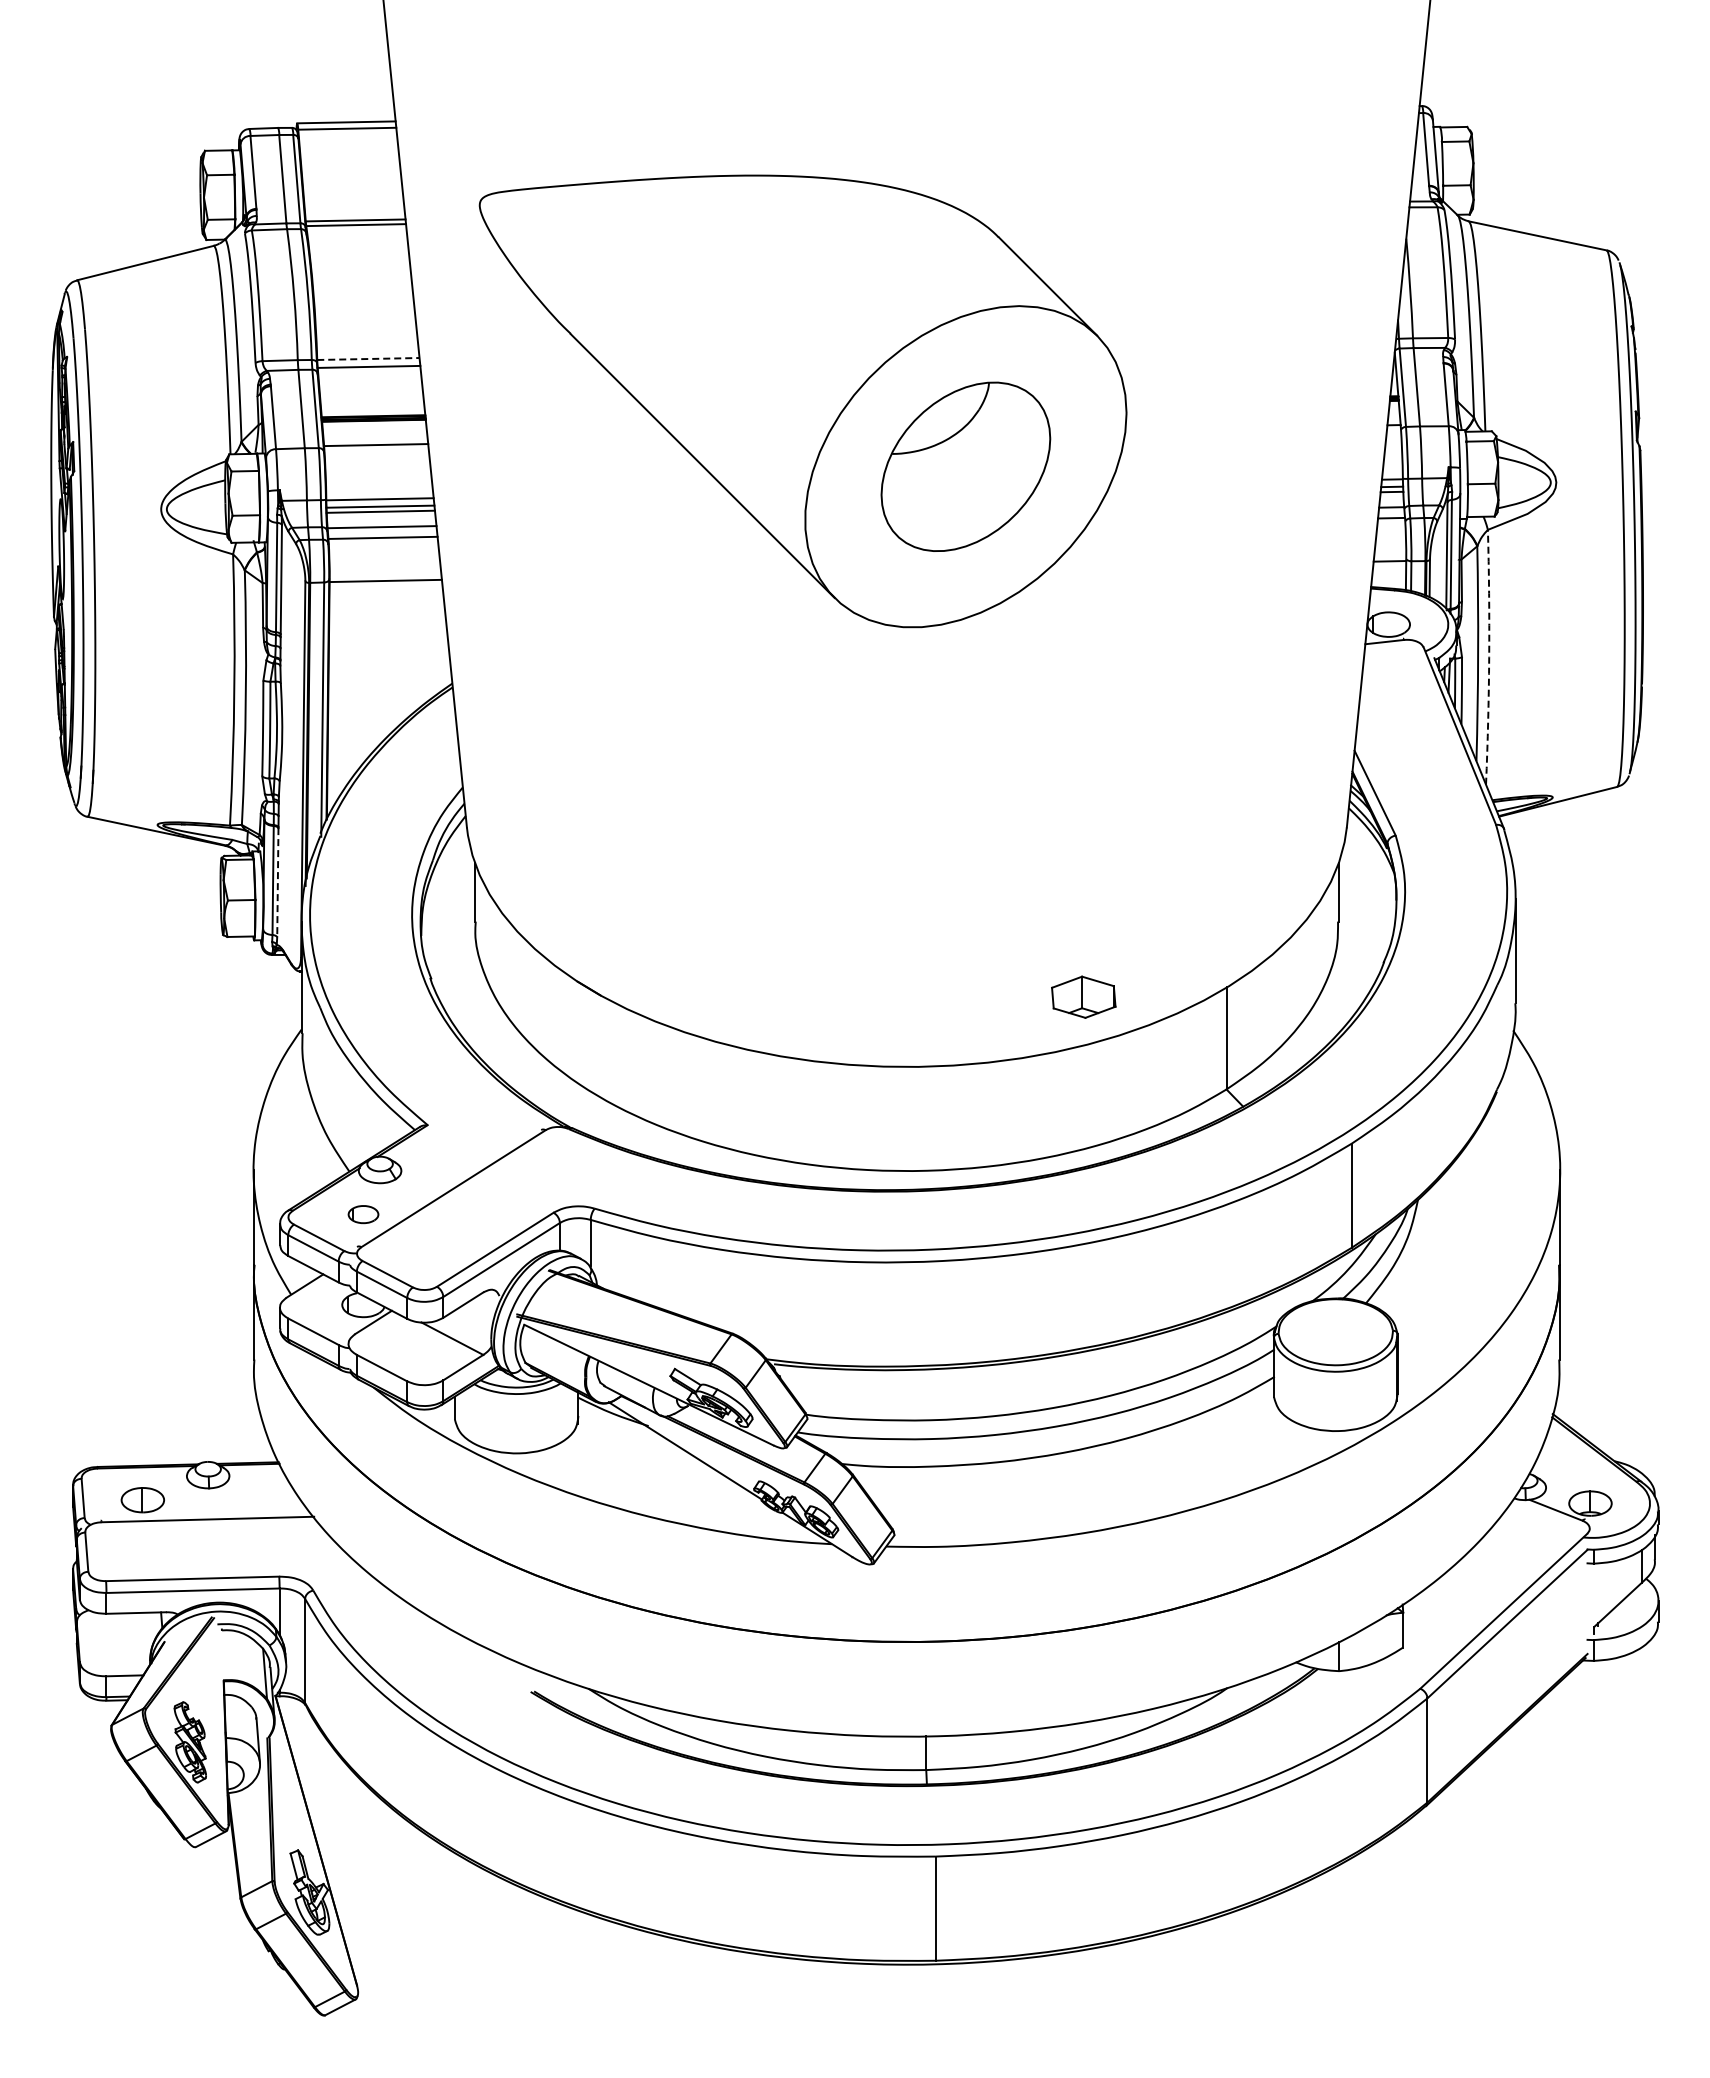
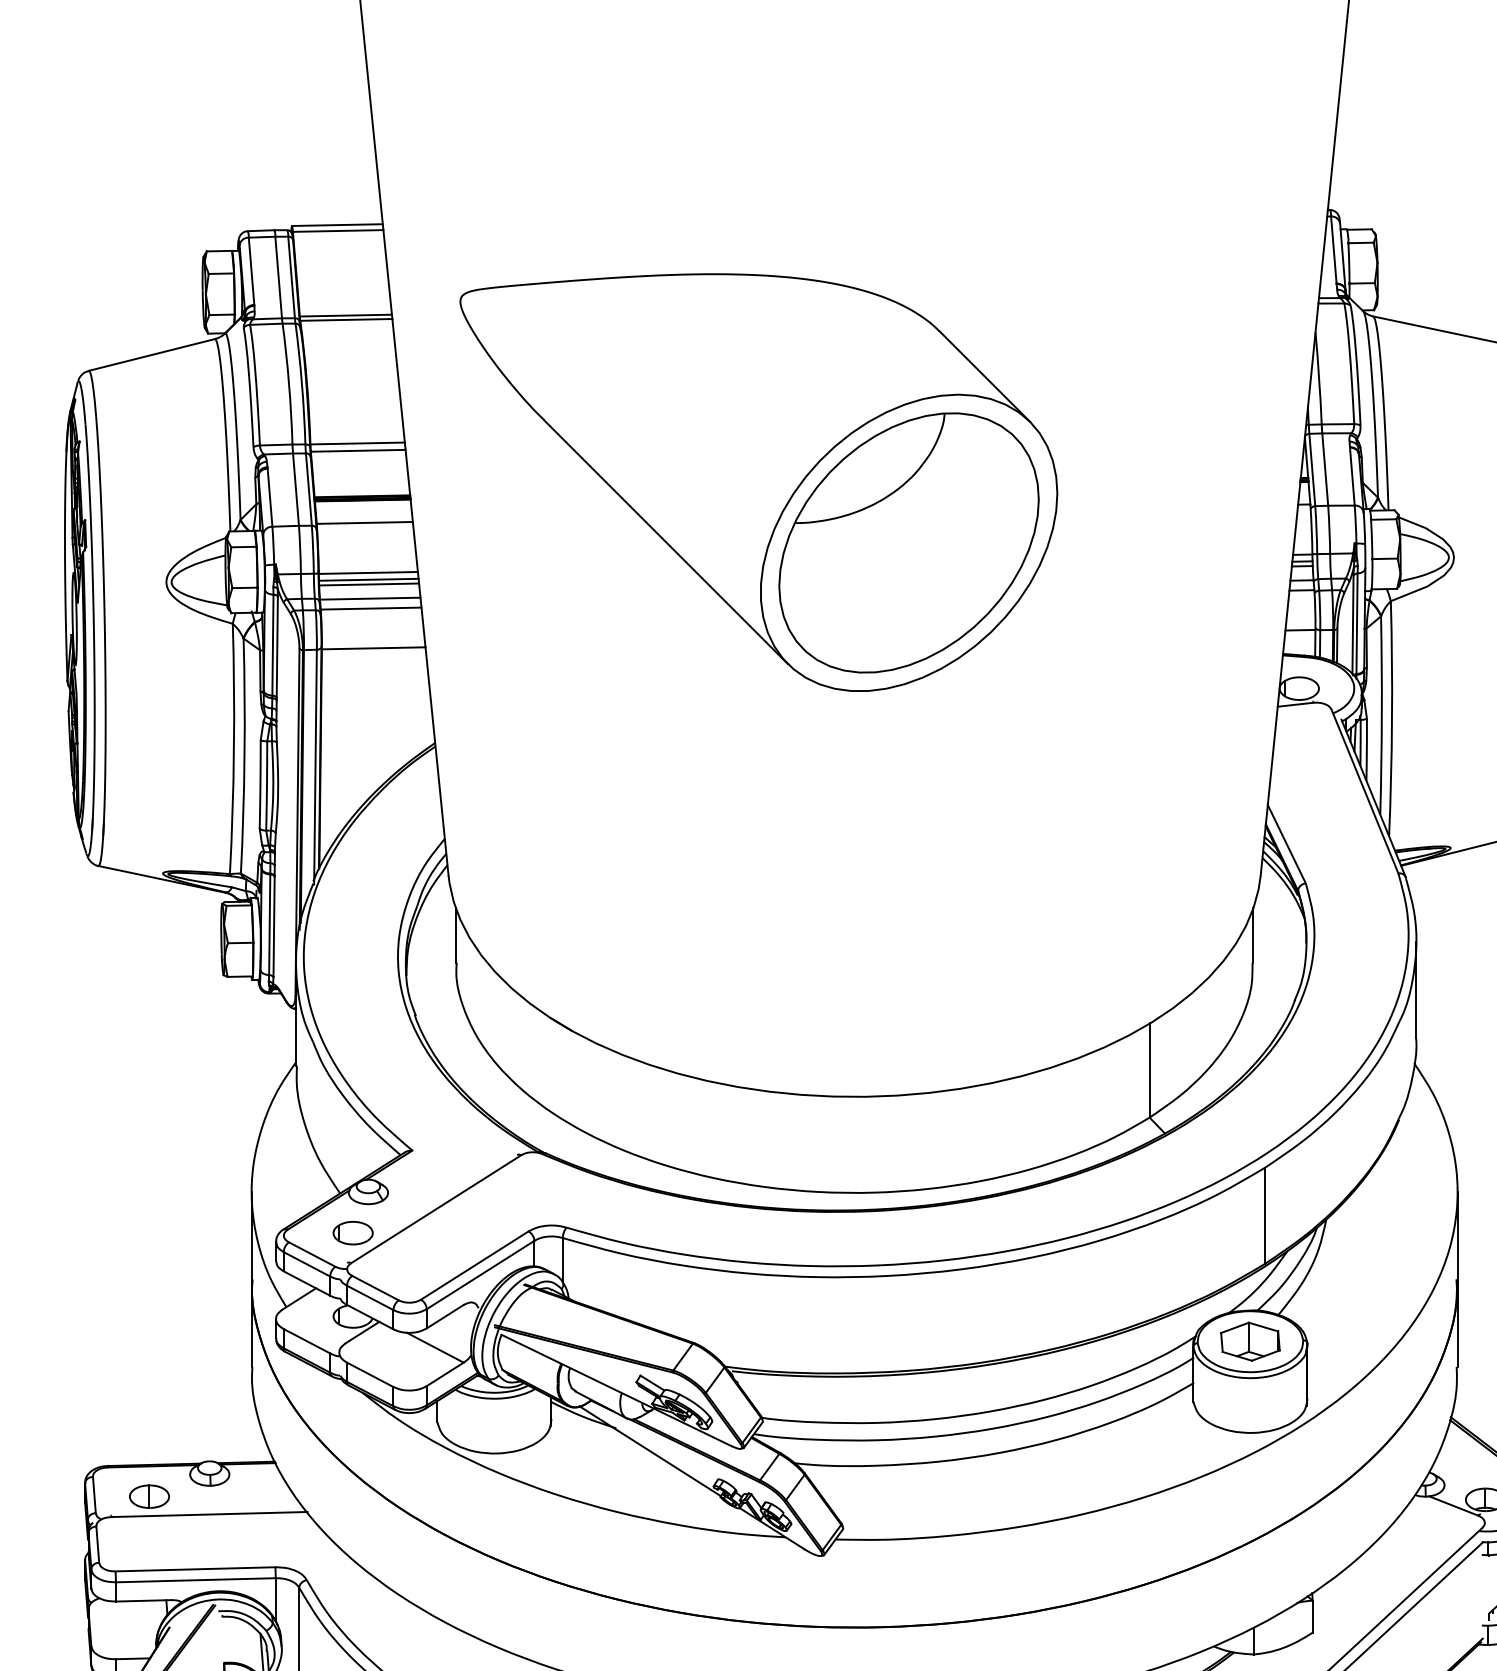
line: (368, 359) -> (357, 443), dashed -> solid
part: (965, 466) -> (908, 542), size x1.67
arc: (1489, 657) -> (1392, 718), dashed -> solid
line: (277, 882) -> (273, 926), dashed -> solid
part: (1083, 996) -> (1250, 1341), moved
part: (363, 1214) -> (353, 1233), size x1.43

